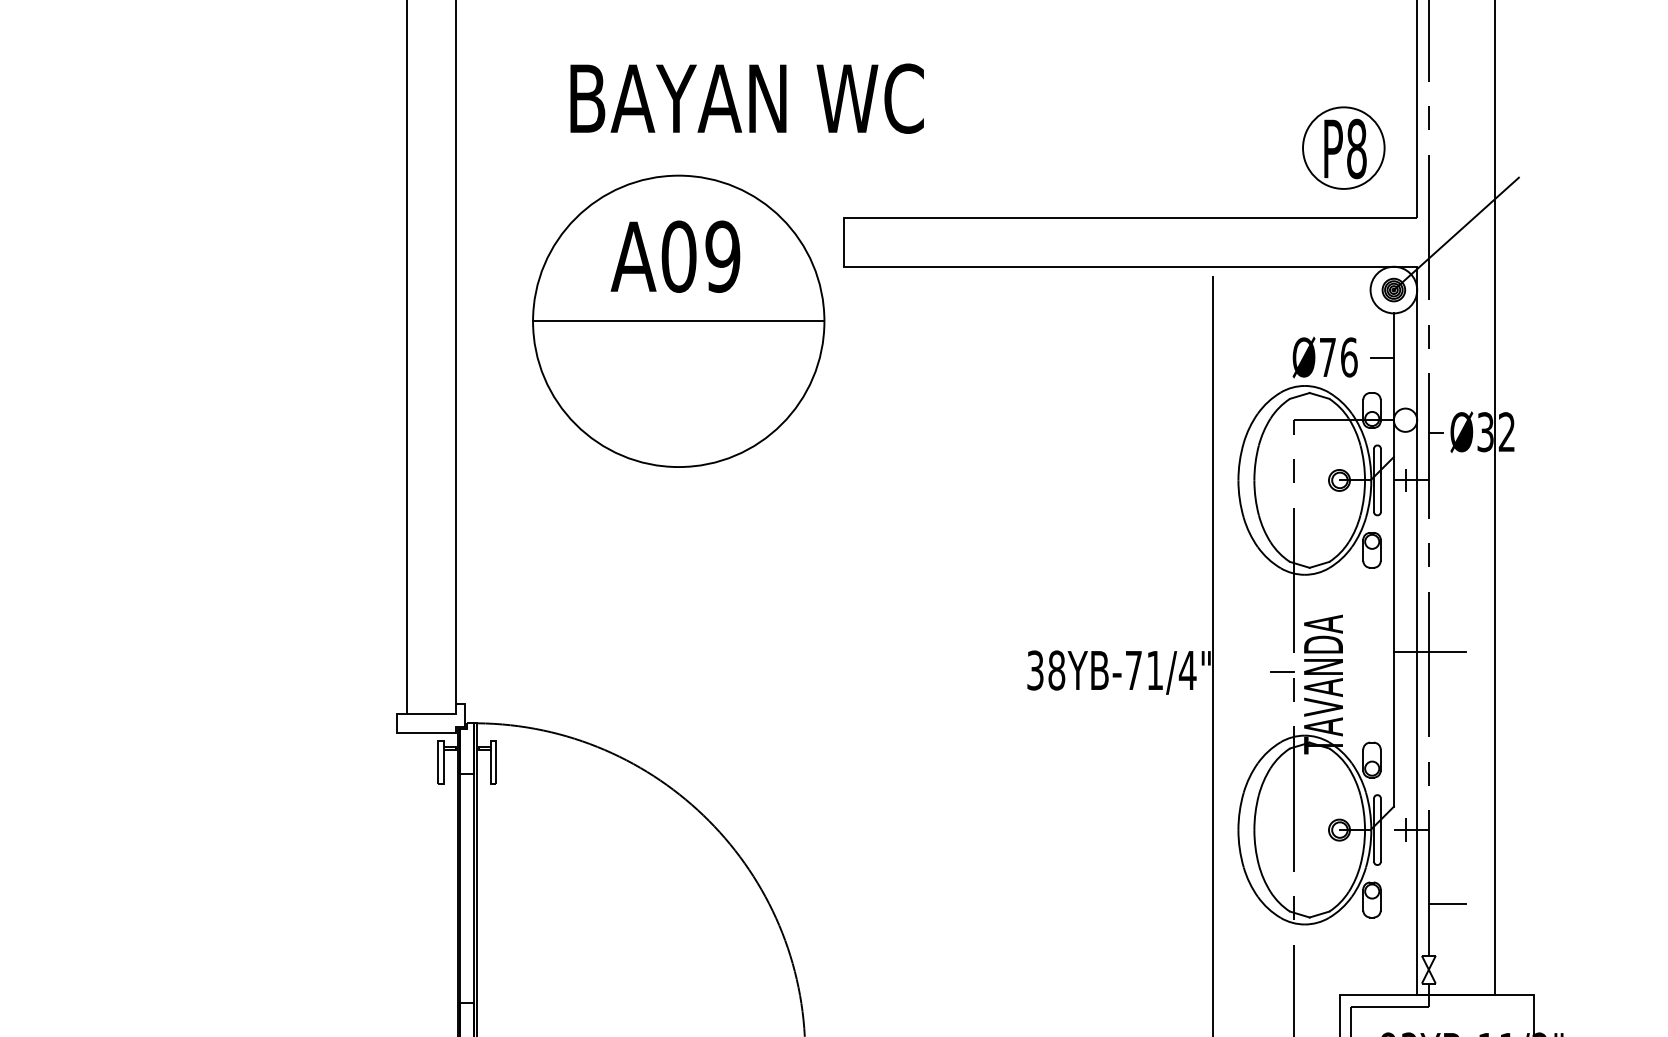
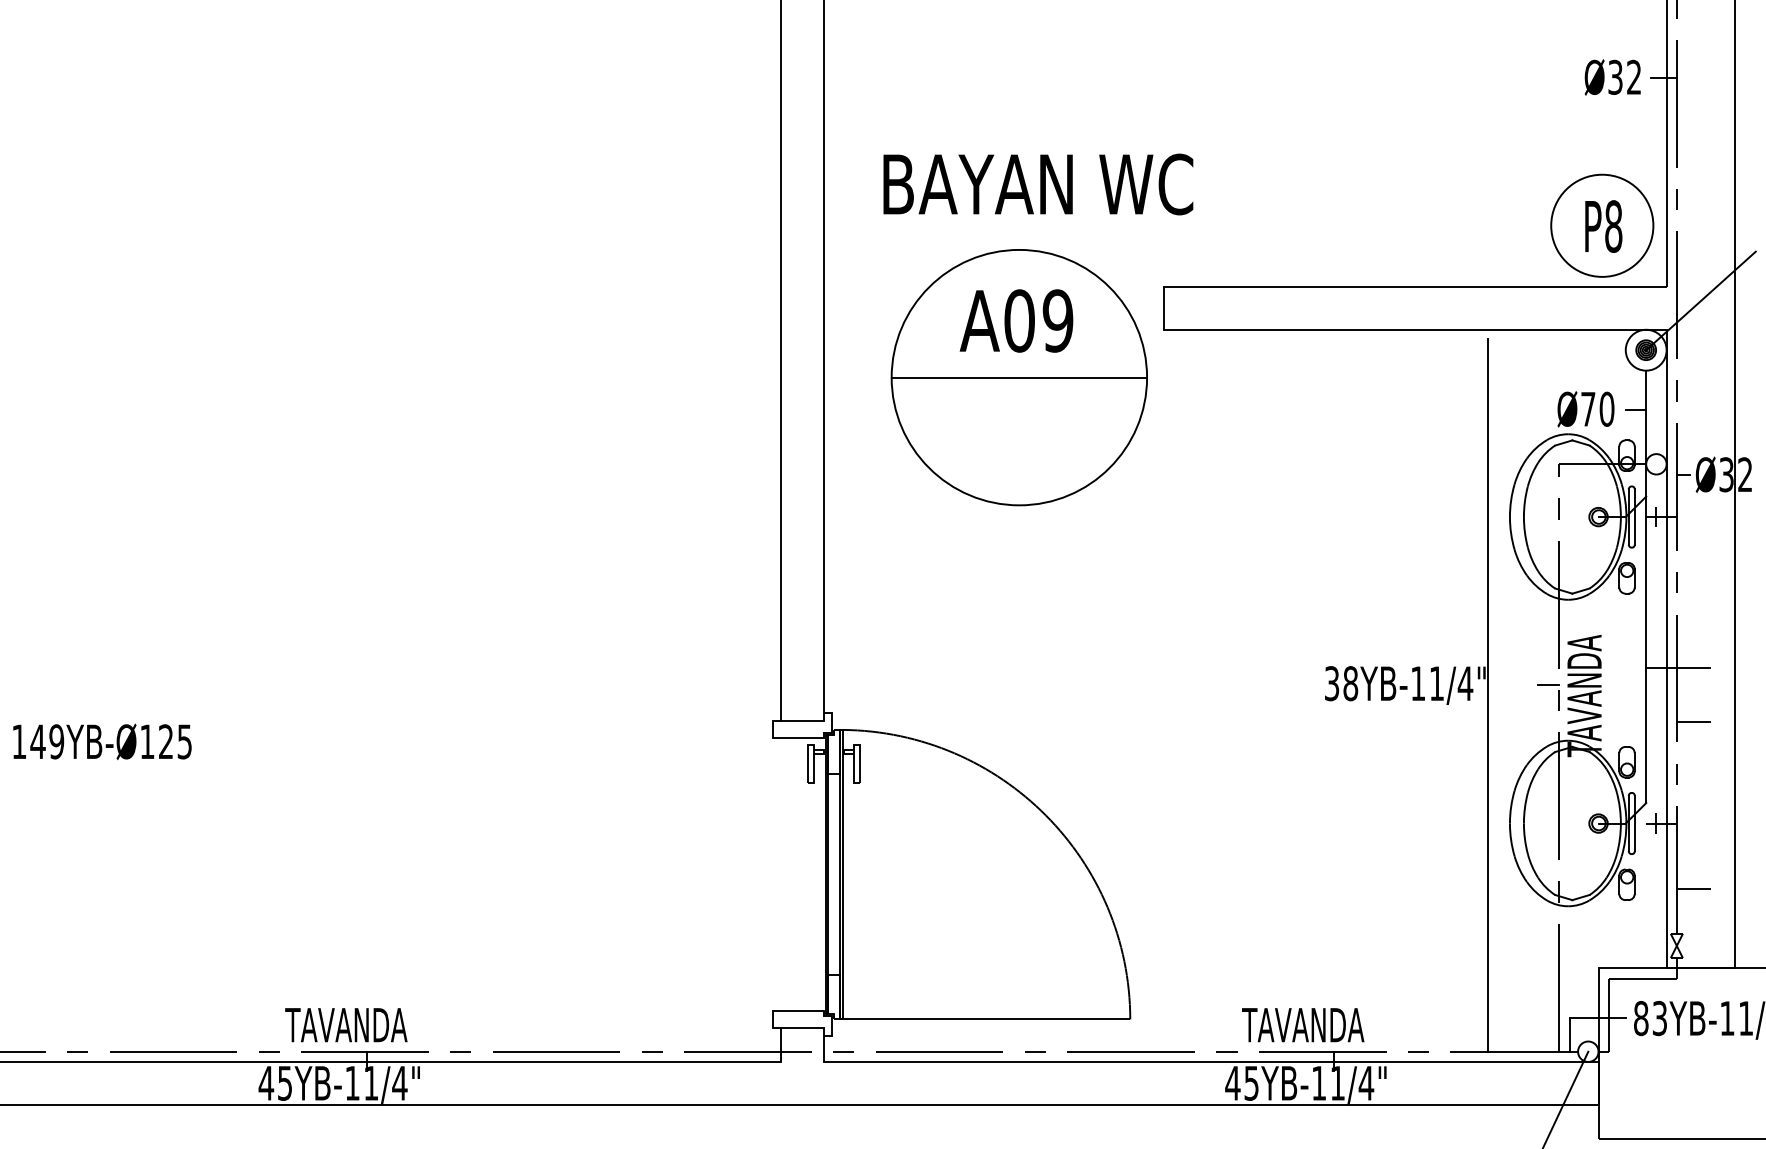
text: (747, 98) -> (1038, 184), moved
circle: (1344, 147) -> (1602, 225), size x1.43
text: (1348, 356) -> (1606, 408), Ø76 -> Ø70
text: (1134, 670) -> (1418, 683), 38YB-71/4" -> 38YB-11/4"
line: (1446, 714) -> (1692, 722), added

